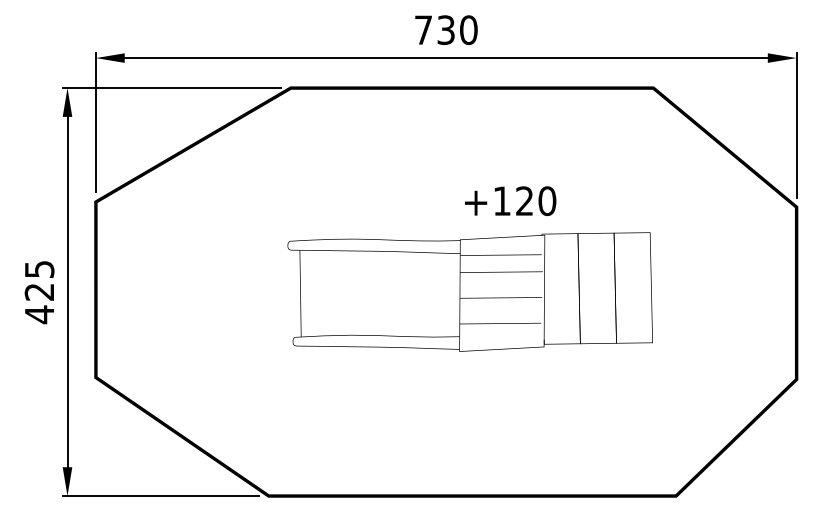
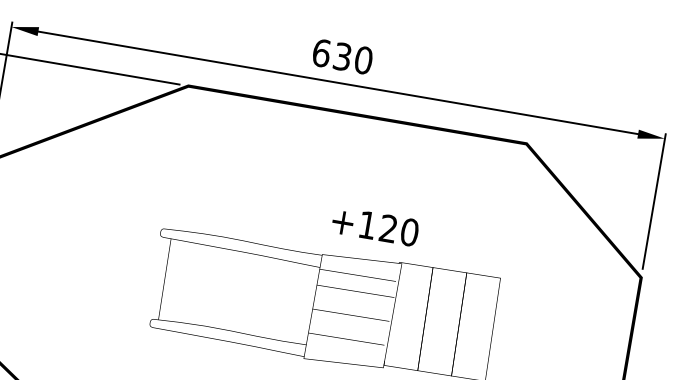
text: (423, 30) -> (321, 53), 730 -> 630

